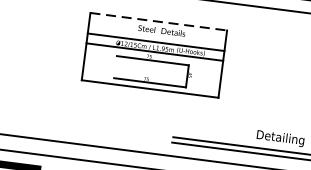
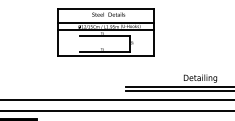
line: (159, 21) -> (106, 8), dashed -> solid

